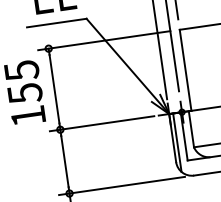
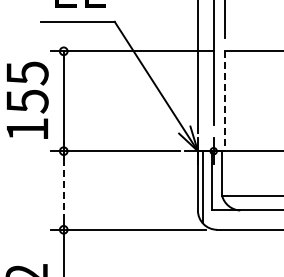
line: (185, 70) -> (225, 101), solid -> dashed
line: (64, 161) -> (63, 190), solid -> dashed

